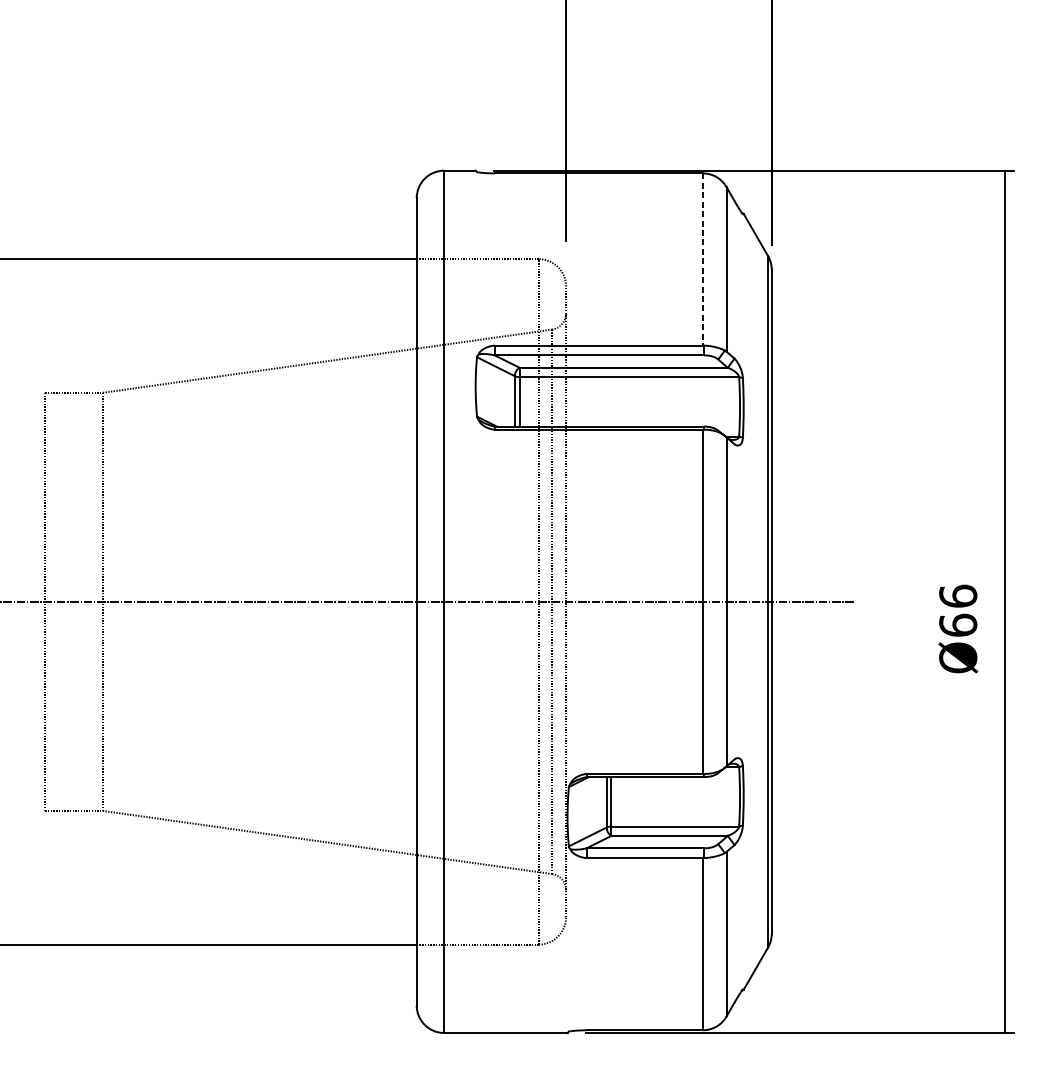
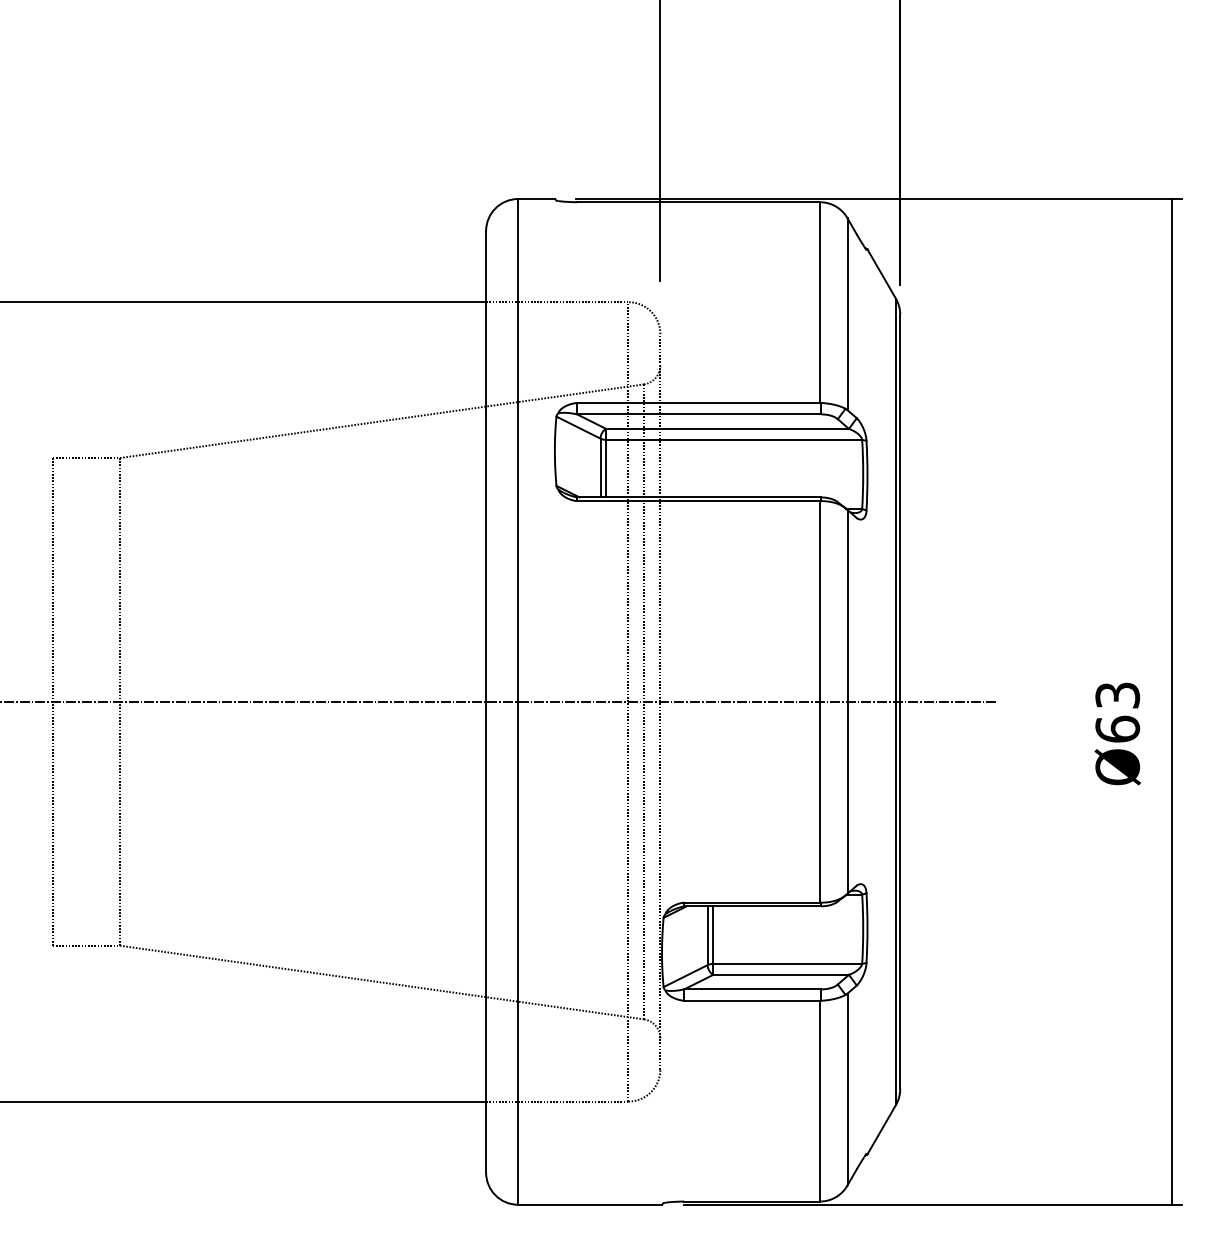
line: (702, 260) -> (819, 303), dashed -> solid
text: (958, 595) -> (1117, 694), Ø66 -> Ø63

